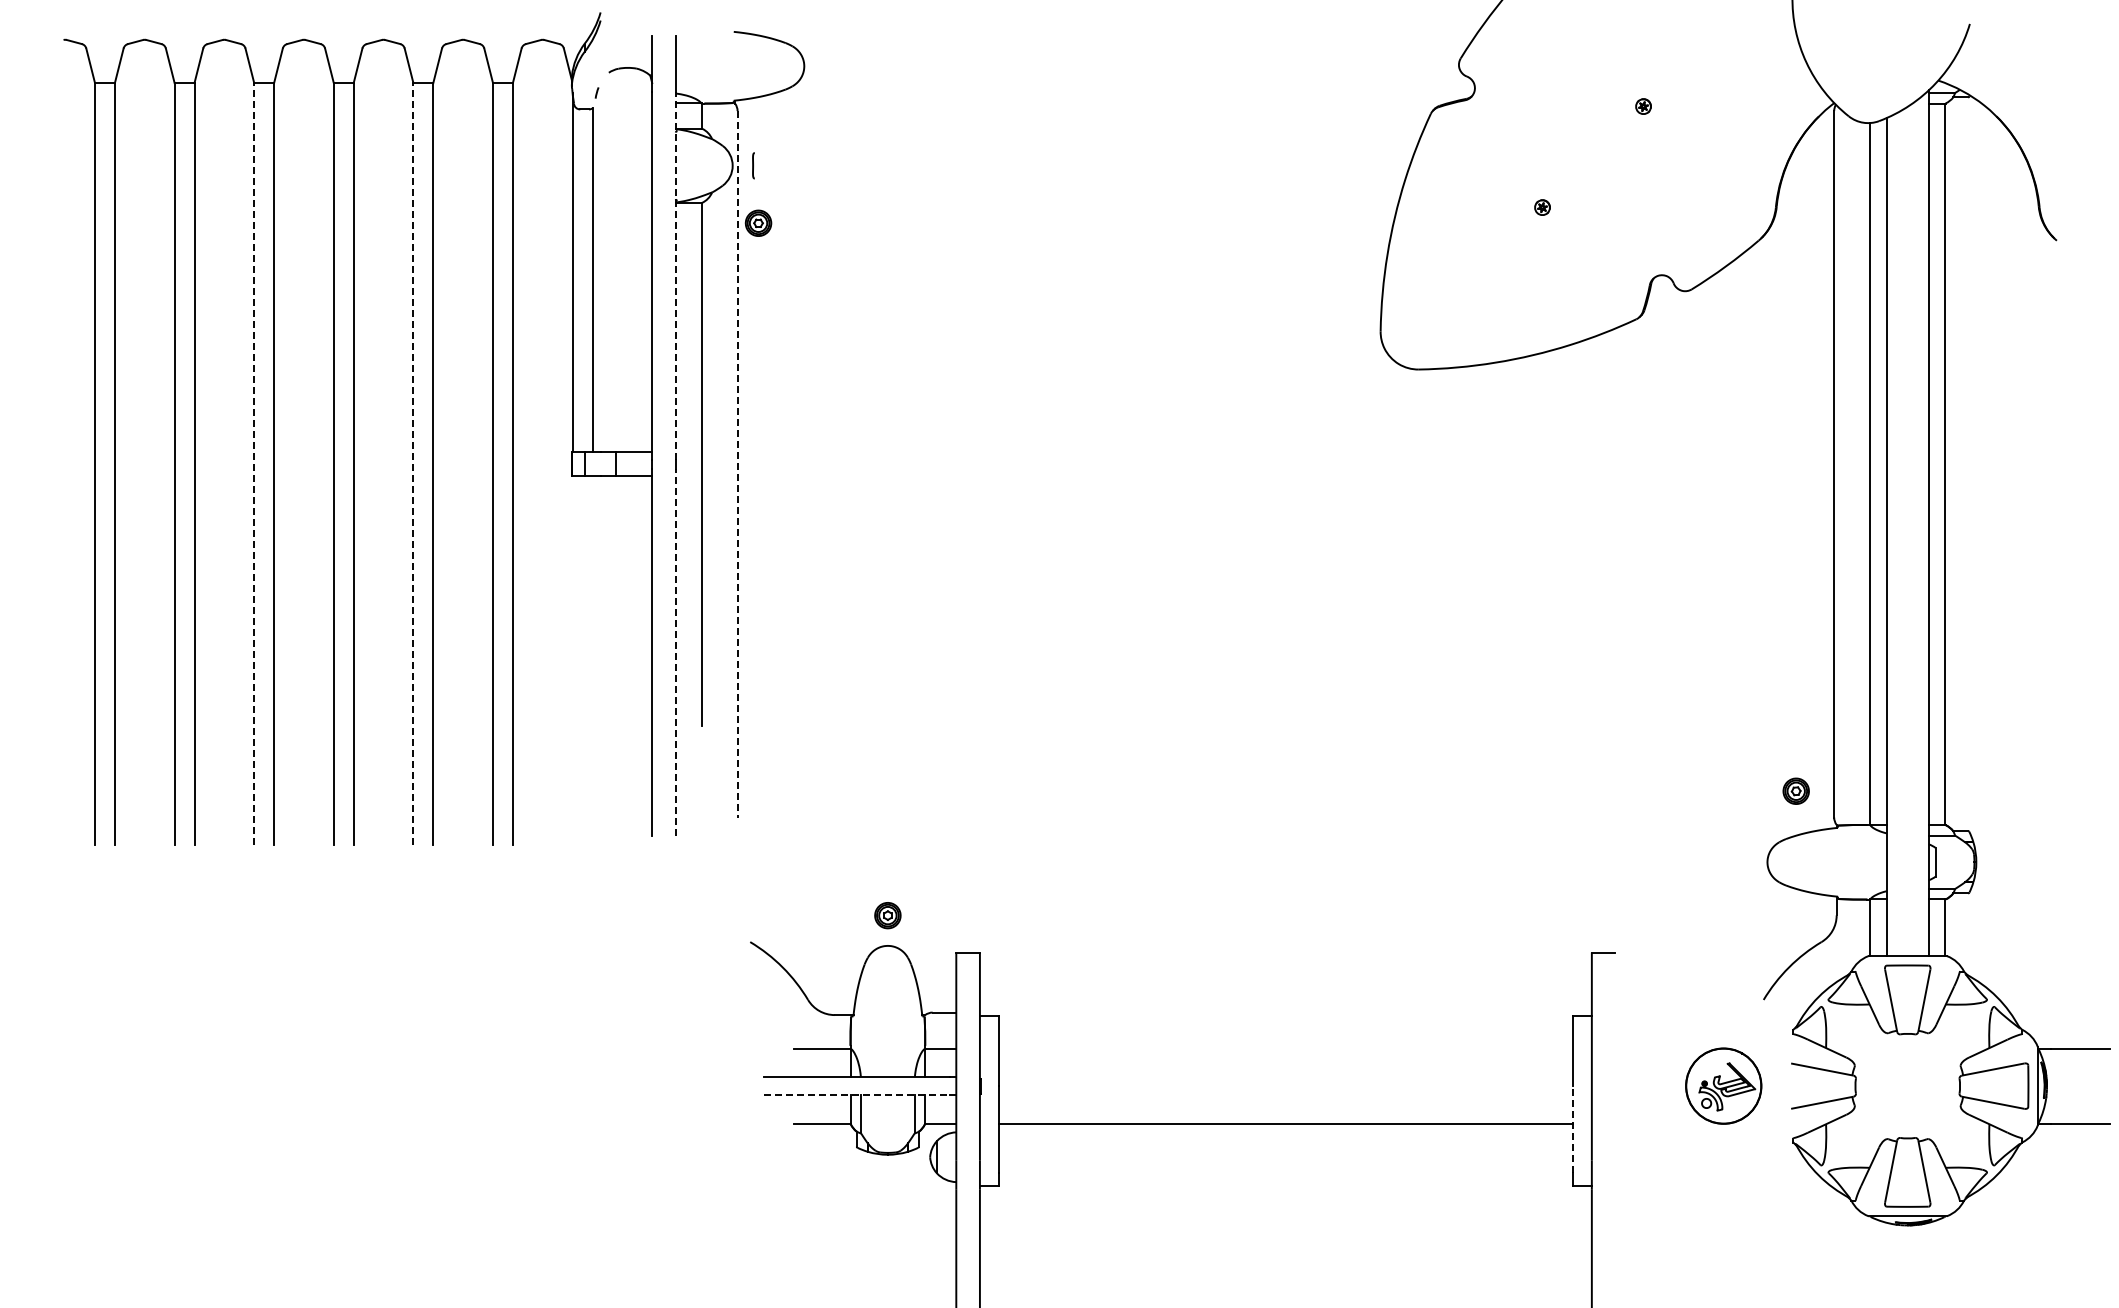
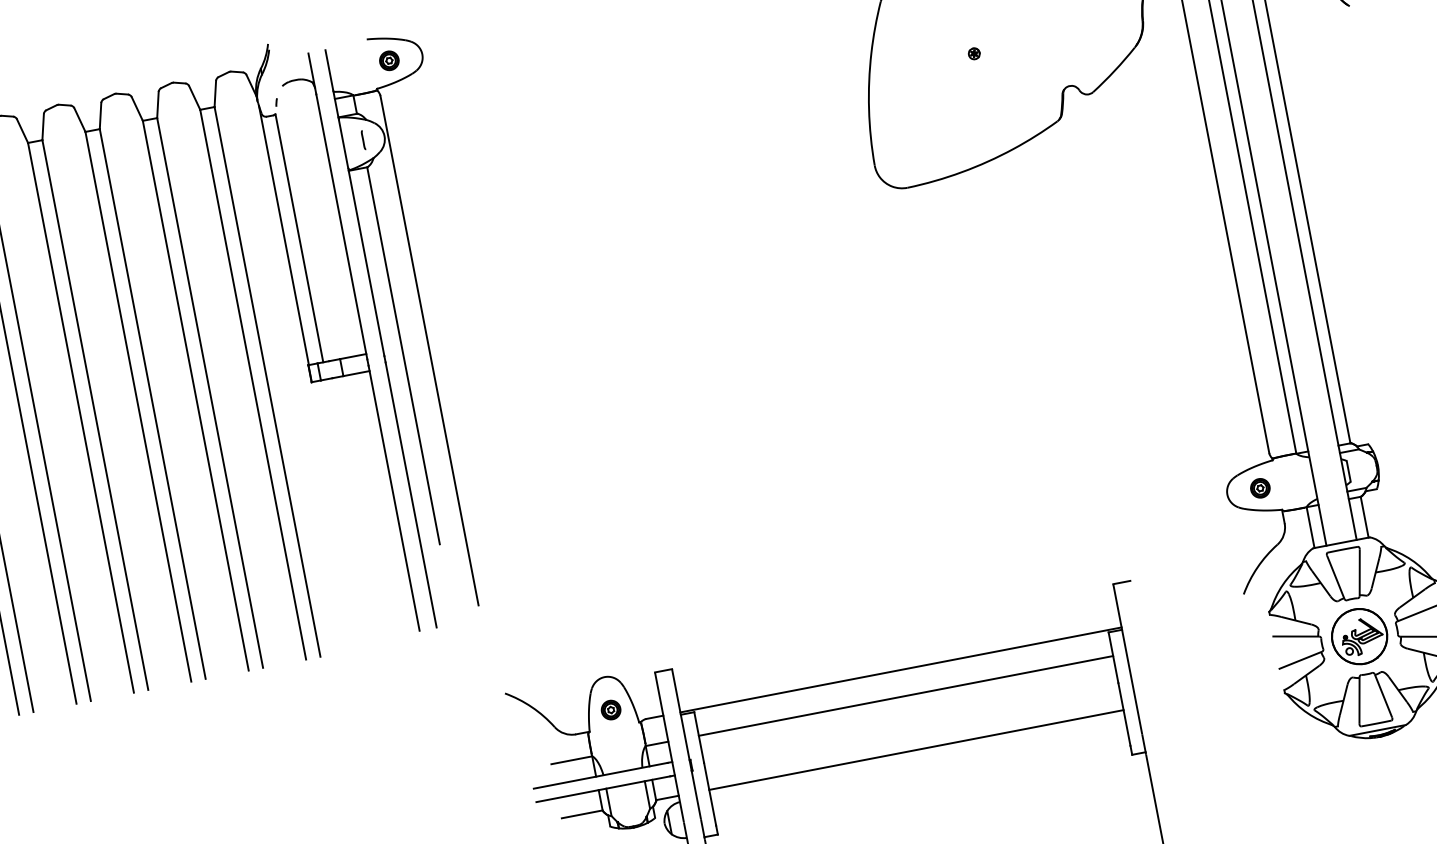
line: (753, 165) -> (363, 139), moved
part: (758, 222) -> (389, 60), moved
line: (675, 276) -> (358, 223), dashed -> solid
line: (254, 463) -> (81, 417), dashed -> solid
line: (413, 463) -> (195, 395), dashed -> solid
line: (737, 464) -> (429, 350), dashed -> solid
line: (675, 652) -> (410, 495), dashed -> solid
part: (1795, 790) -> (1259, 487), moved
part: (887, 915) -> (610, 710), moved
line: (1285, 1012) -> (900, 669), added
line: (1285, 1048) -> (905, 695), added
part: (1723, 1085) -> (1359, 636), moved
line: (857, 1095) -> (603, 789), dashed -> solid
line: (1573, 1129) -> (1124, 714), dashed -> solid

